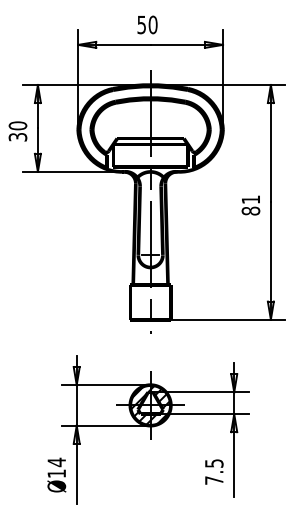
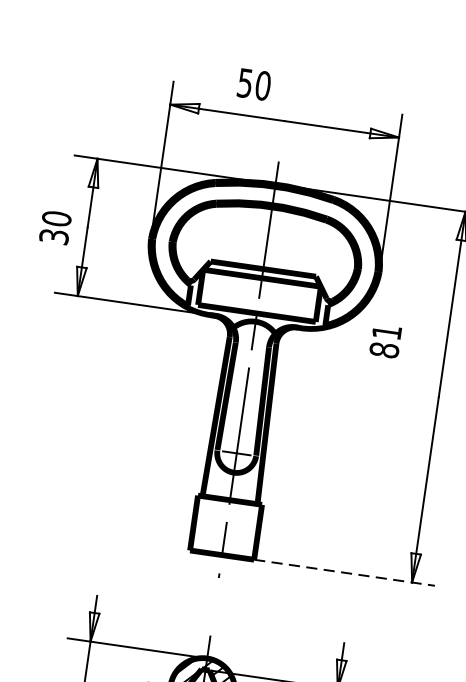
text: (147, 24) -> (254, 83), moved
text: (250, 205) -> (384, 341), moved
line: (228, 319) -> (345, 572), solid -> dashed

